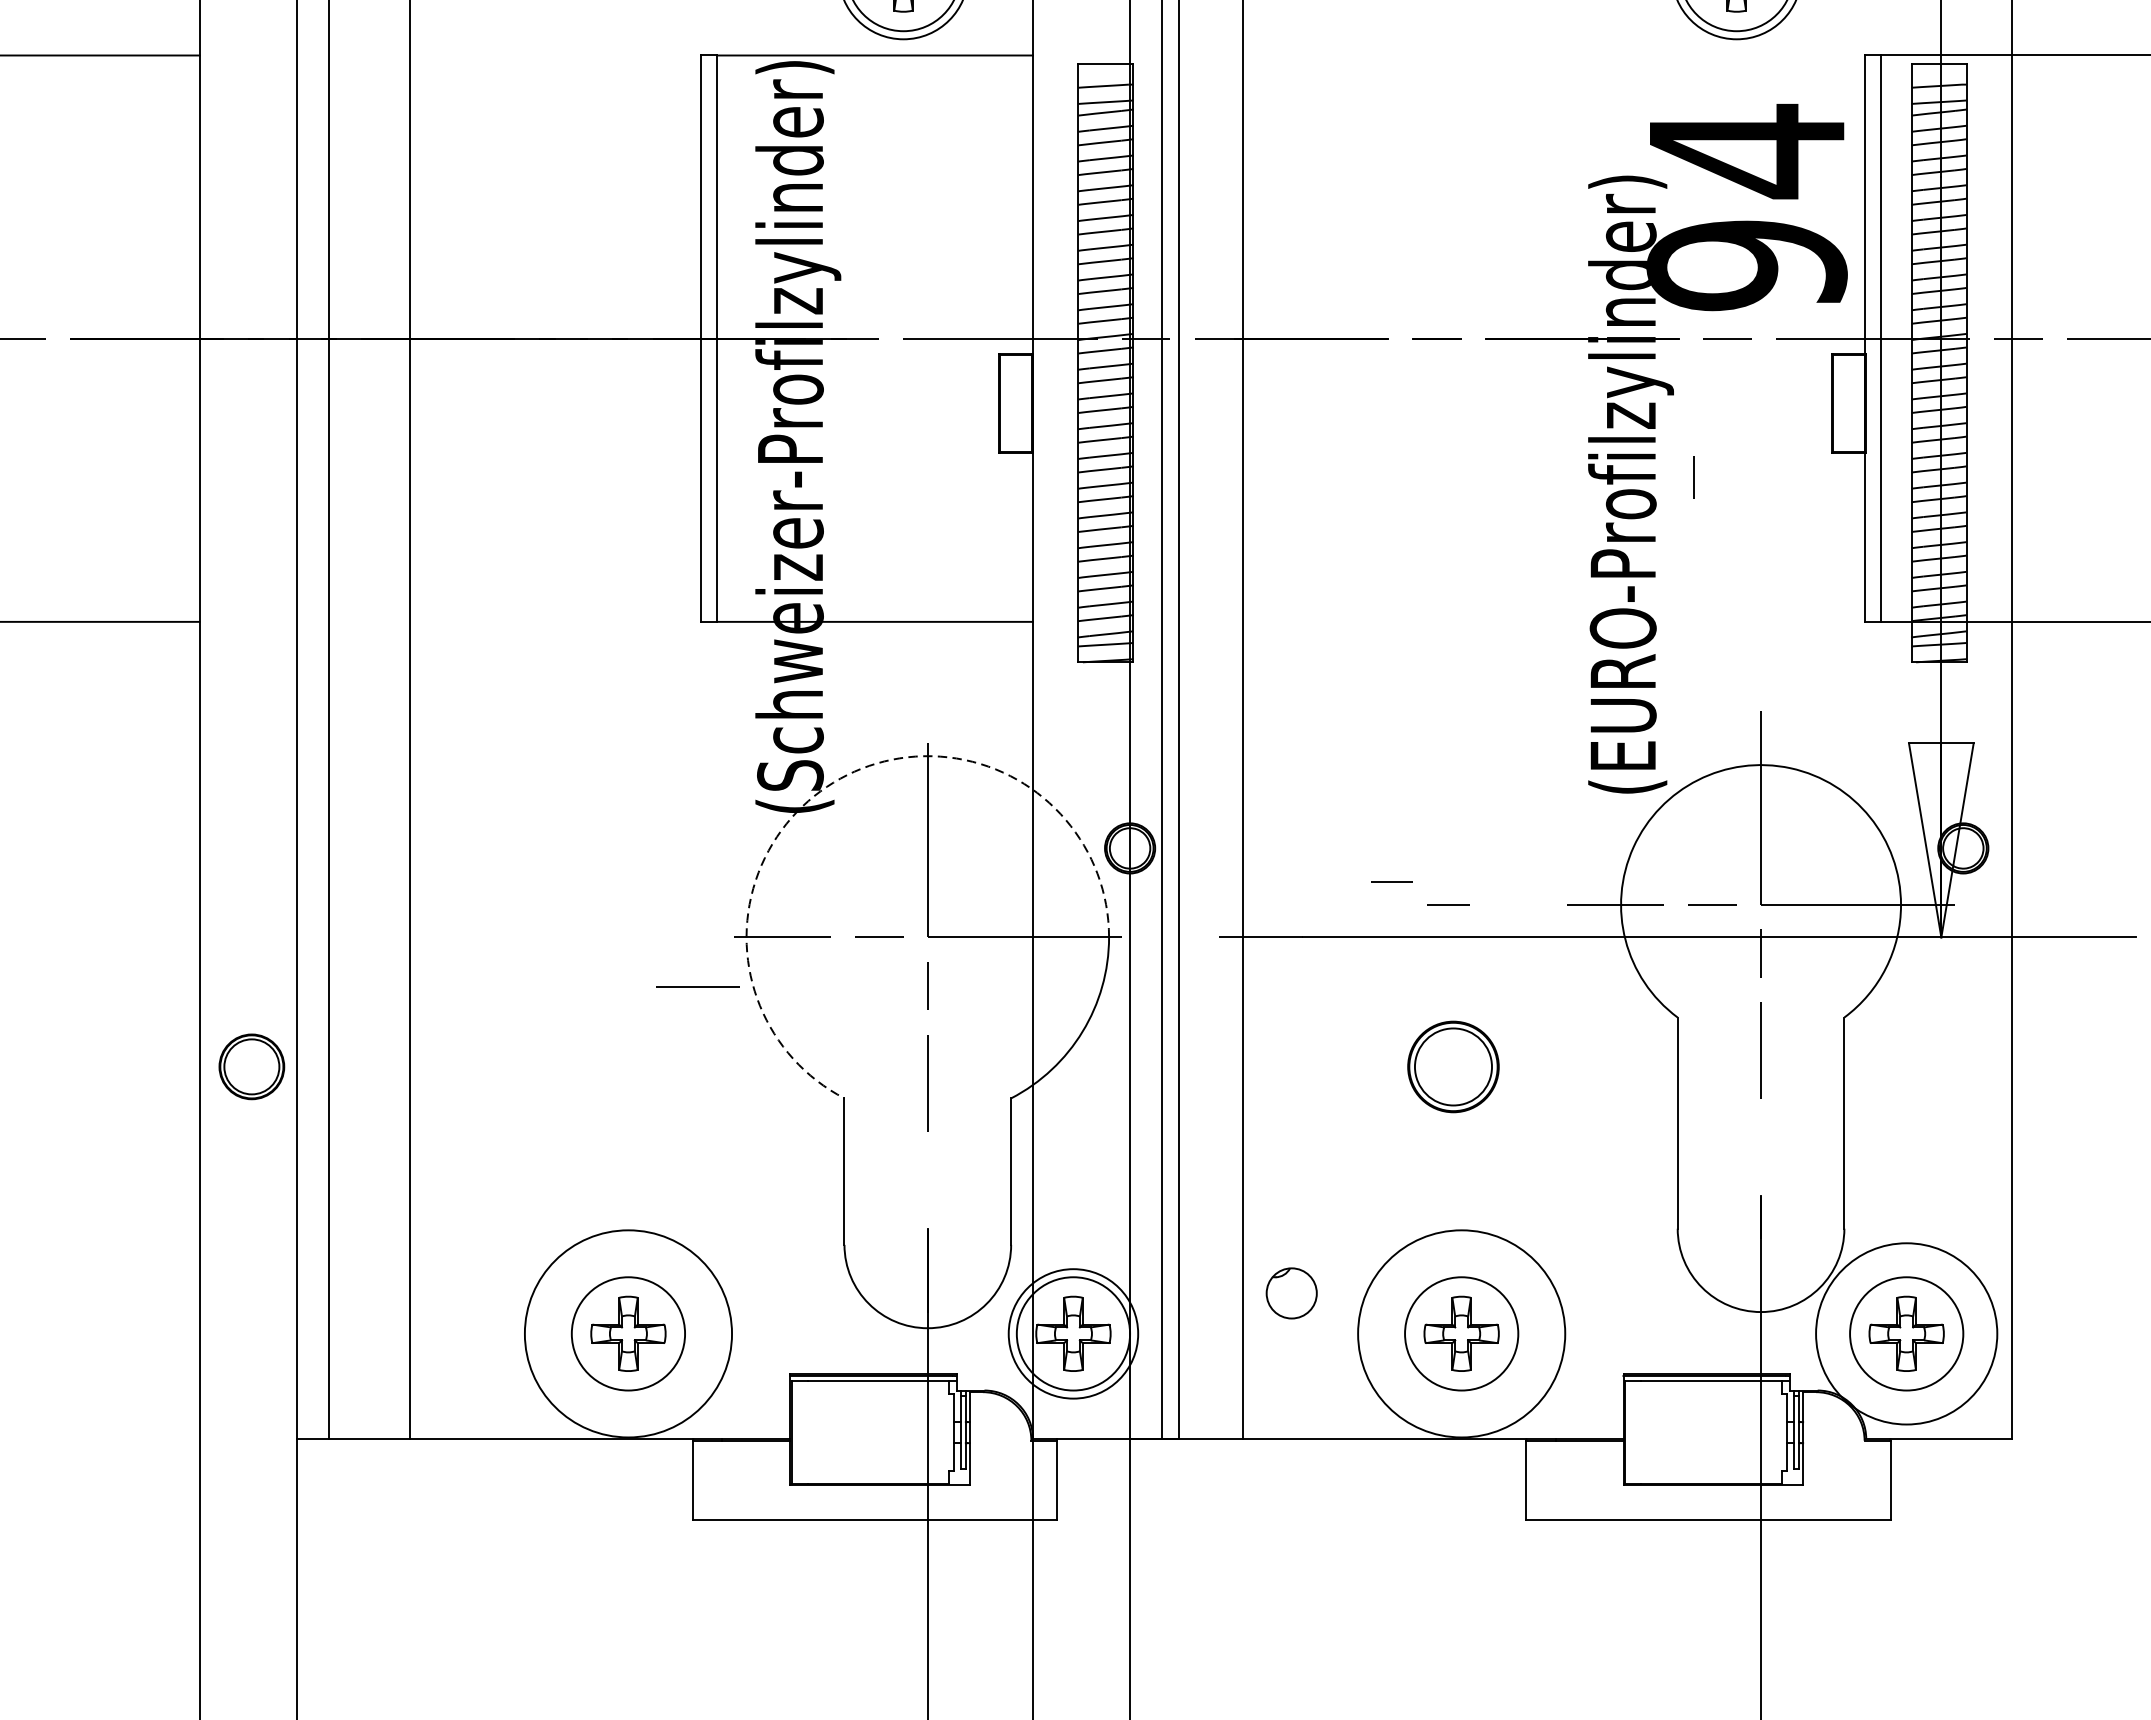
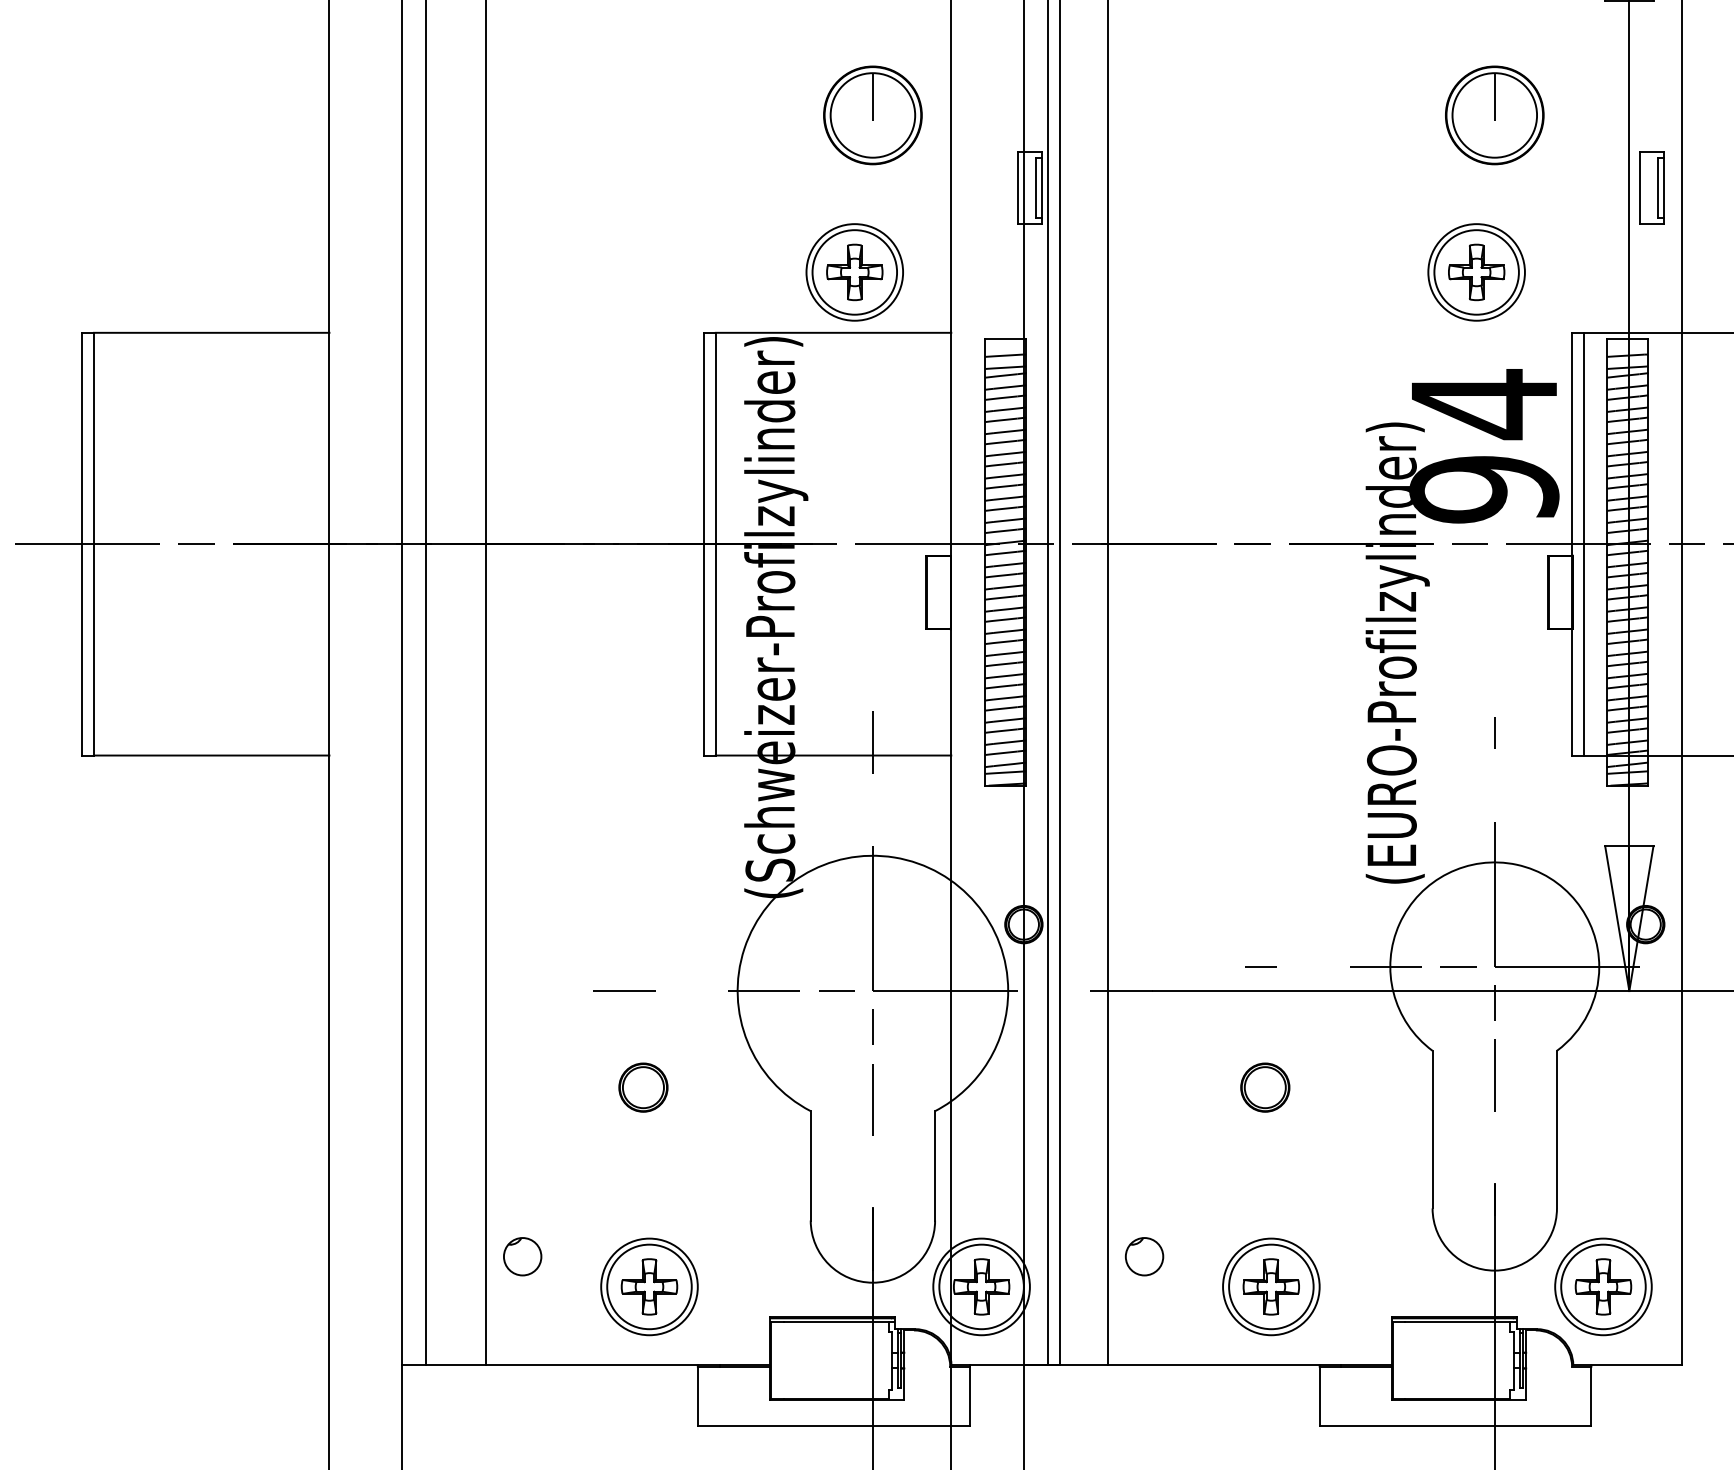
line: (1693, 475) -> (1494, 732), moved
line: (927, 603) -> (872, 741), added
arc: (833, 782) -> (802, 875), dashed -> solid
line: (1390, 881) -> (1218, 949), removed
line: (698, 986) -> (624, 990), moved
part: (251, 1066) -> (643, 1087), moved
part: (1453, 1066) -> (1265, 1087), size x0.71
part: (458, 1293) -> (522, 1256), added
circle: (628, 1333) -> (649, 1286), size x0.62
circle: (1461, 1333) -> (1271, 1286), size x0.62
circle: (1906, 1333) -> (1603, 1286), size x0.71

